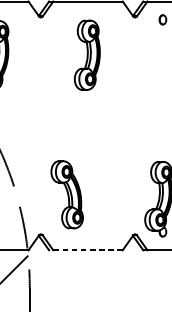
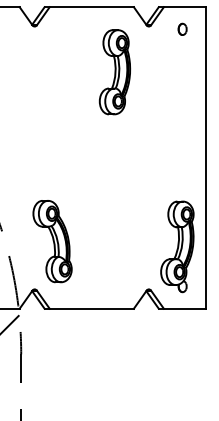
part: (86, 55) -> (114, 72), moved
part: (67, 194) -> (52, 241), moved
line: (86, 250) -> (89, 308), dashed -> solid

